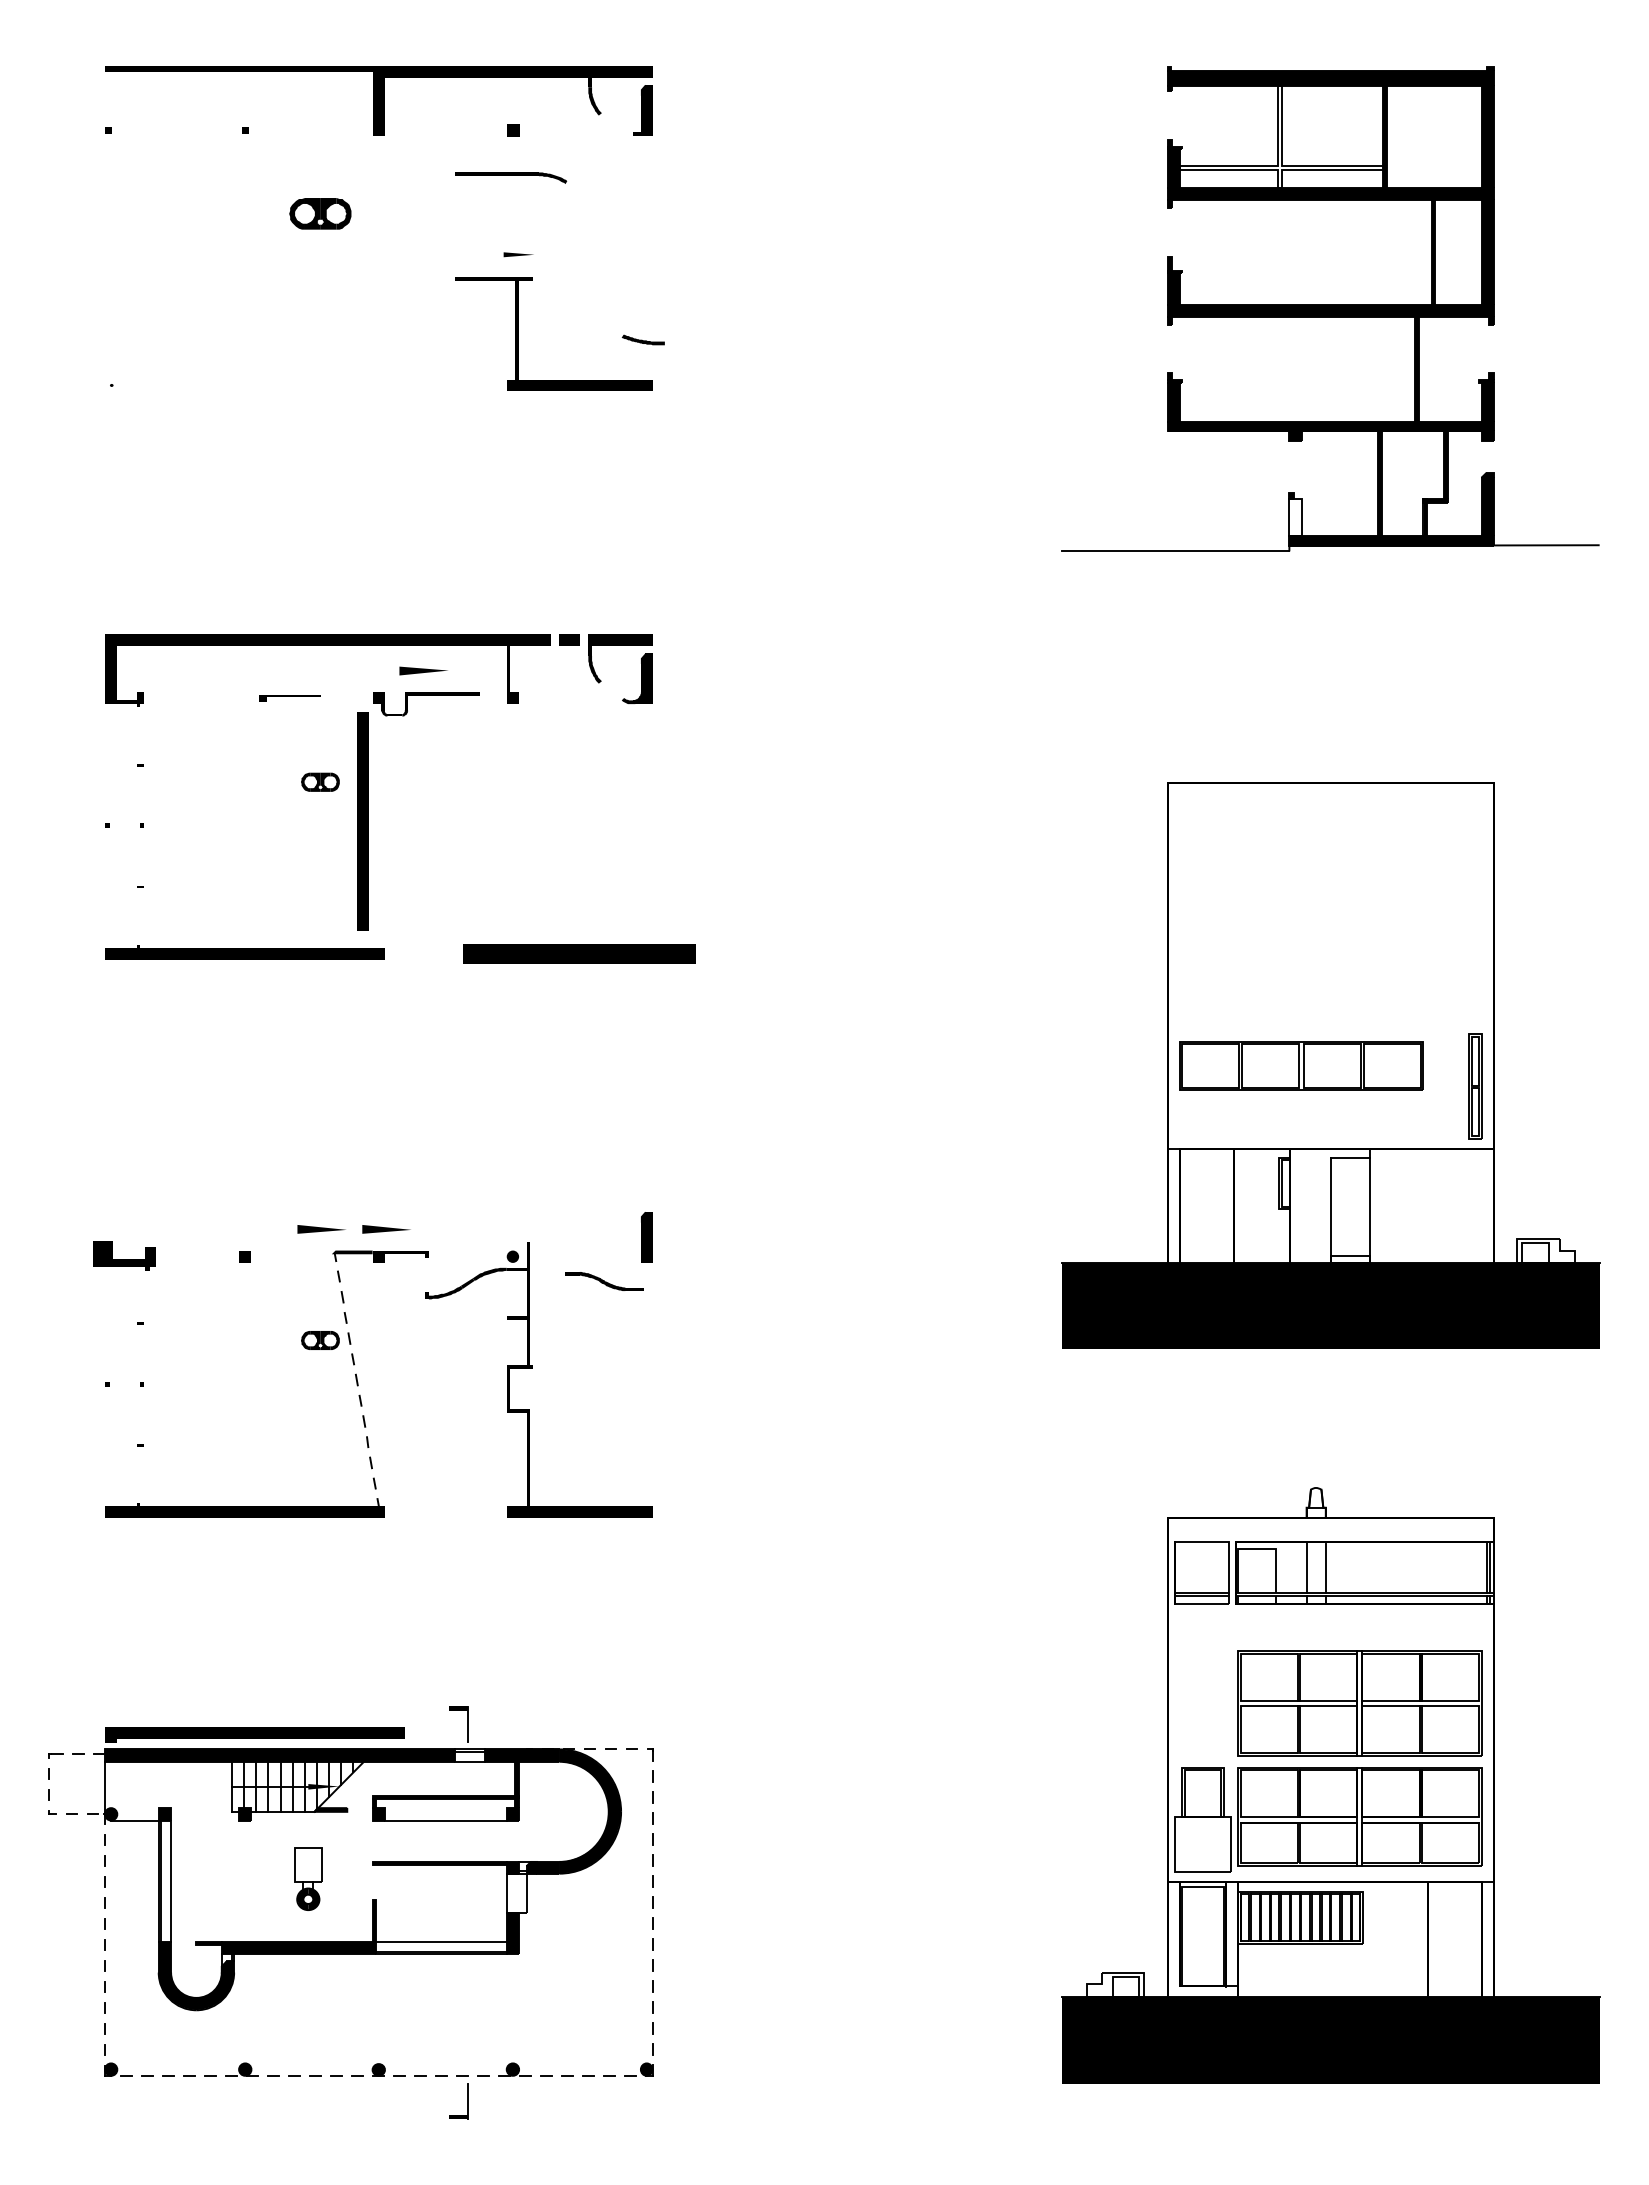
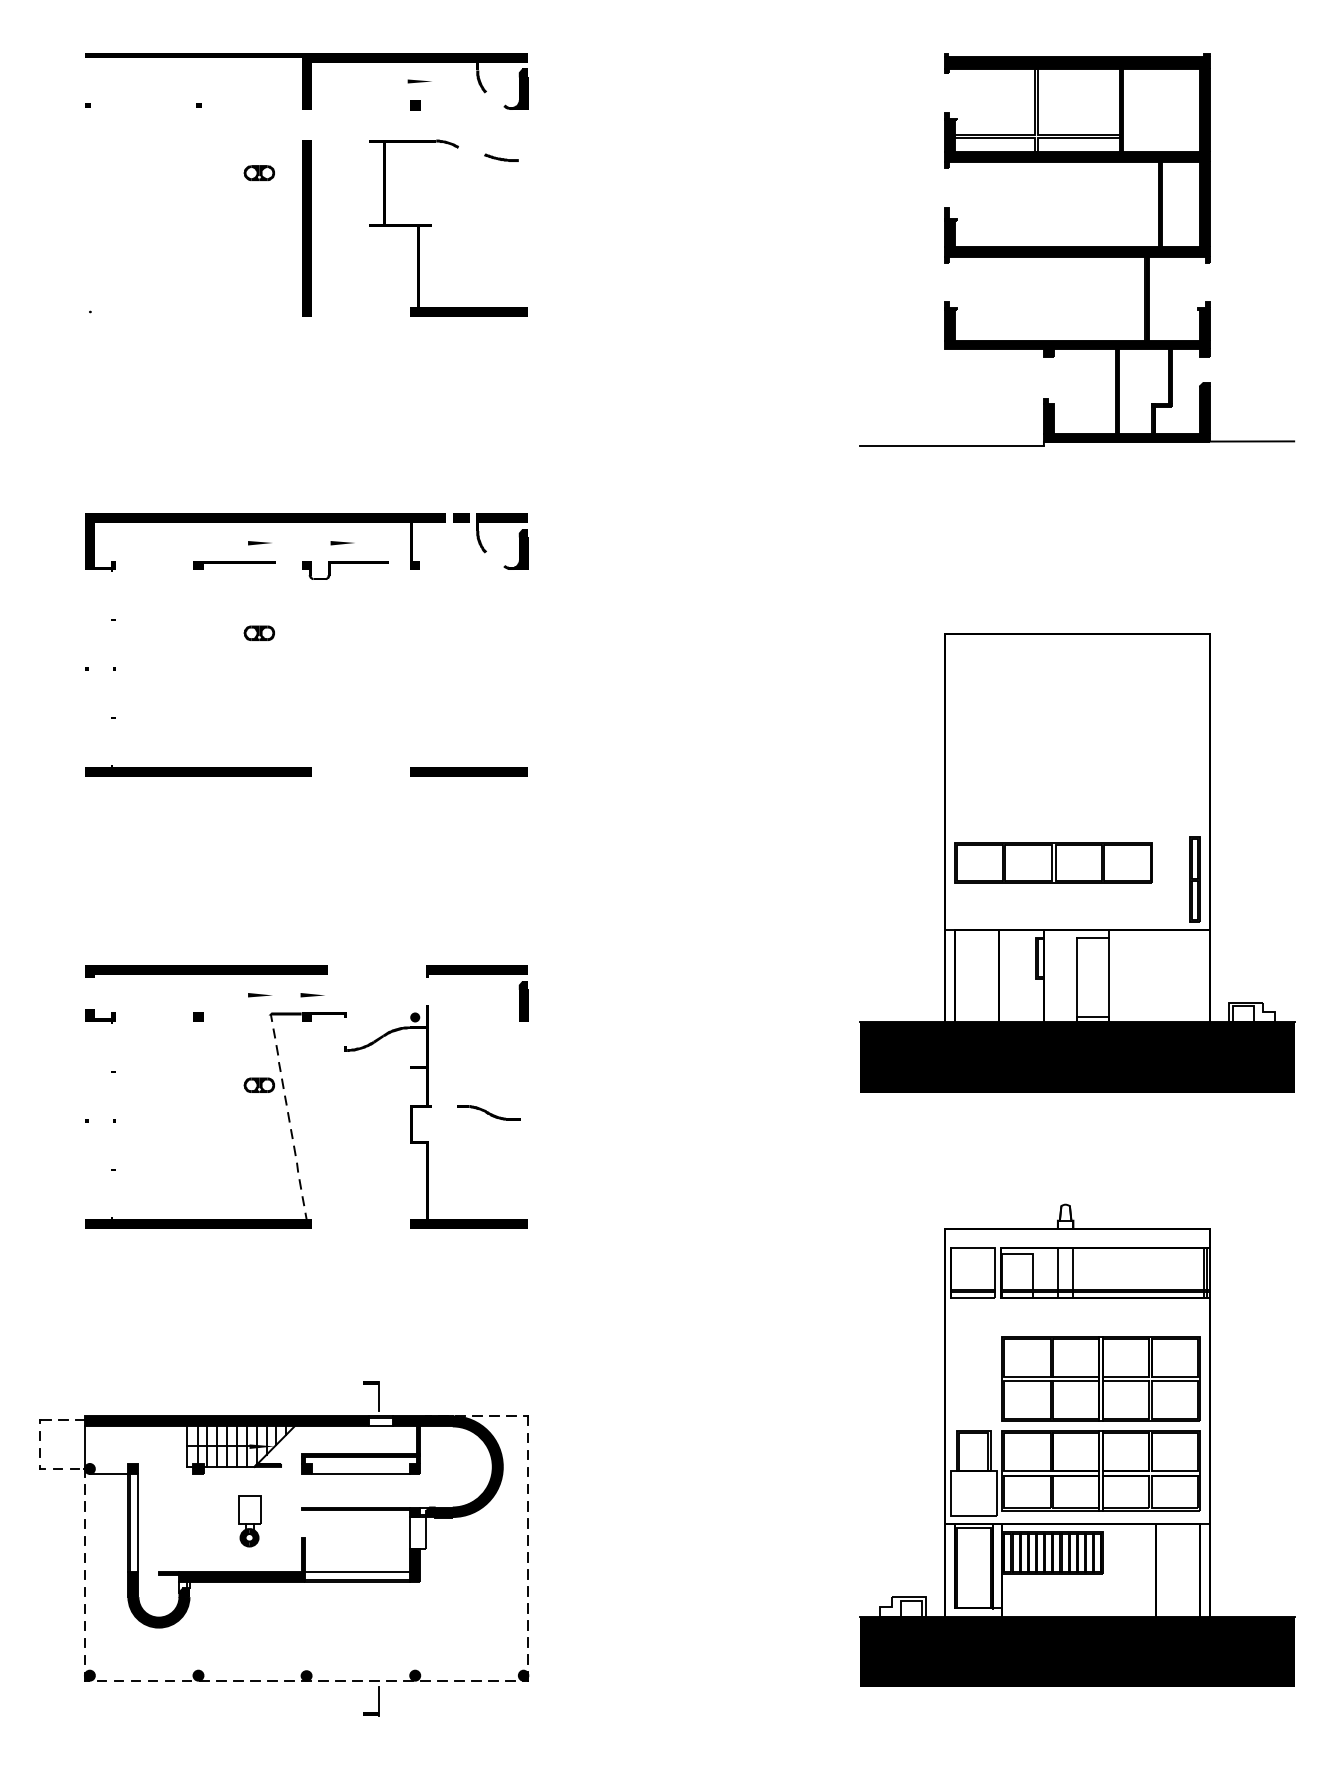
fill: (632, 129) -> (512, 104), added
part: (320, 213) -> (259, 172), size x0.62
fill: (474, 226) -> (384, 183), added
part: (518, 254) -> (419, 81), moved
part: (642, 339) -> (500, 157), moved
fill: (1295, 517) -> (1048, 418), added
fill: (321, 670) -> (260, 542), added
part: (423, 670) -> (342, 542), size x0.62
part: (289, 697) -> (234, 564), size x1.67
part: (362, 821) -> (306, 227), moved
part: (579, 953) -> (469, 771), size x0.62
part: (589, 1199) -> (477, 971), added
part: (321, 1228) -> (260, 994), size x0.62
part: (386, 1228) -> (312, 994), size x0.62
part: (124, 1255) -> (100, 1016), size x0.62
part: (604, 1281) -> (489, 1112), moved
part: (254, 1734) -> (205, 971), moved

